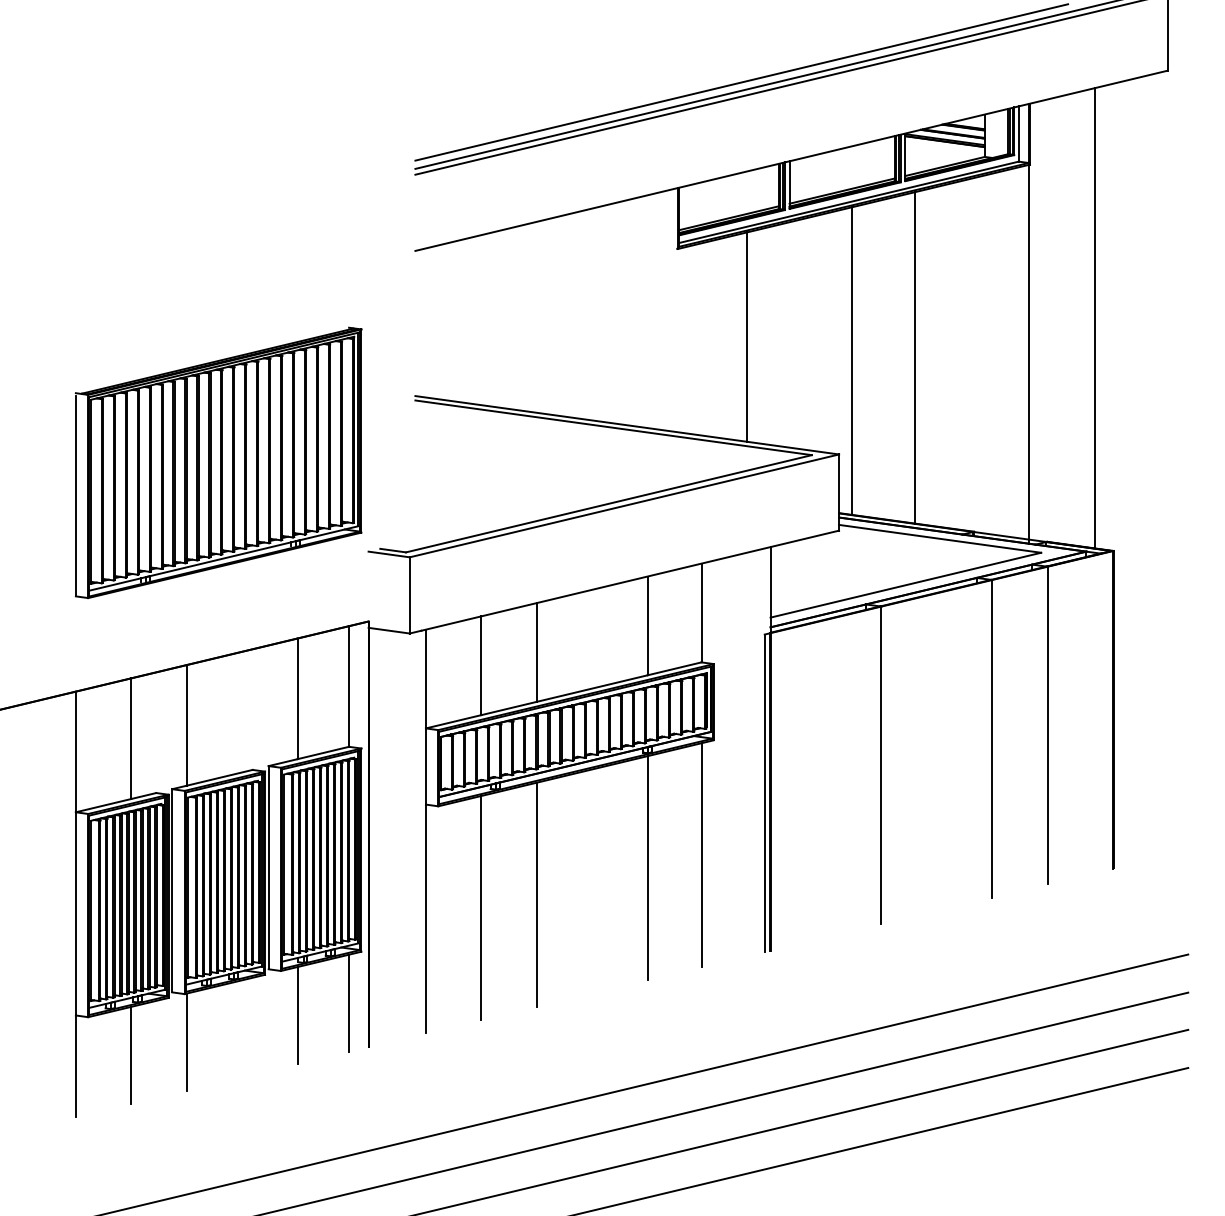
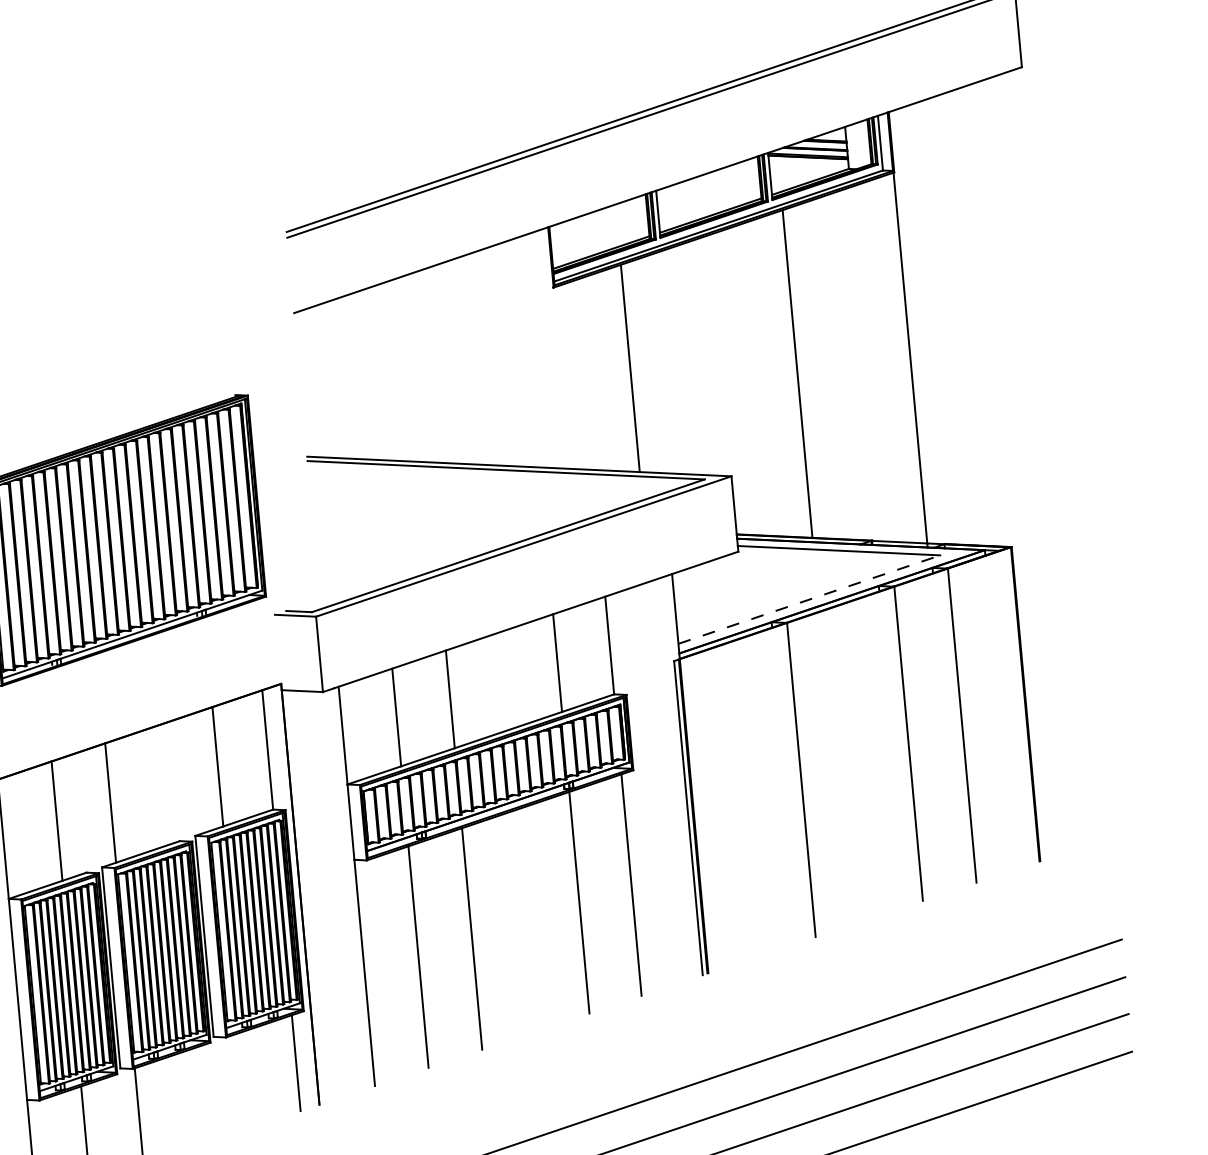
line: (741, 82) -> (601, 117), removed
line: (1095, 318) -> (972, 318), removed
line: (852, 360) -> (736, 382), removed
line: (906, 585) -> (809, 599), solid -> dashed
line: (297, 1015) -> (246, 1080), removed

